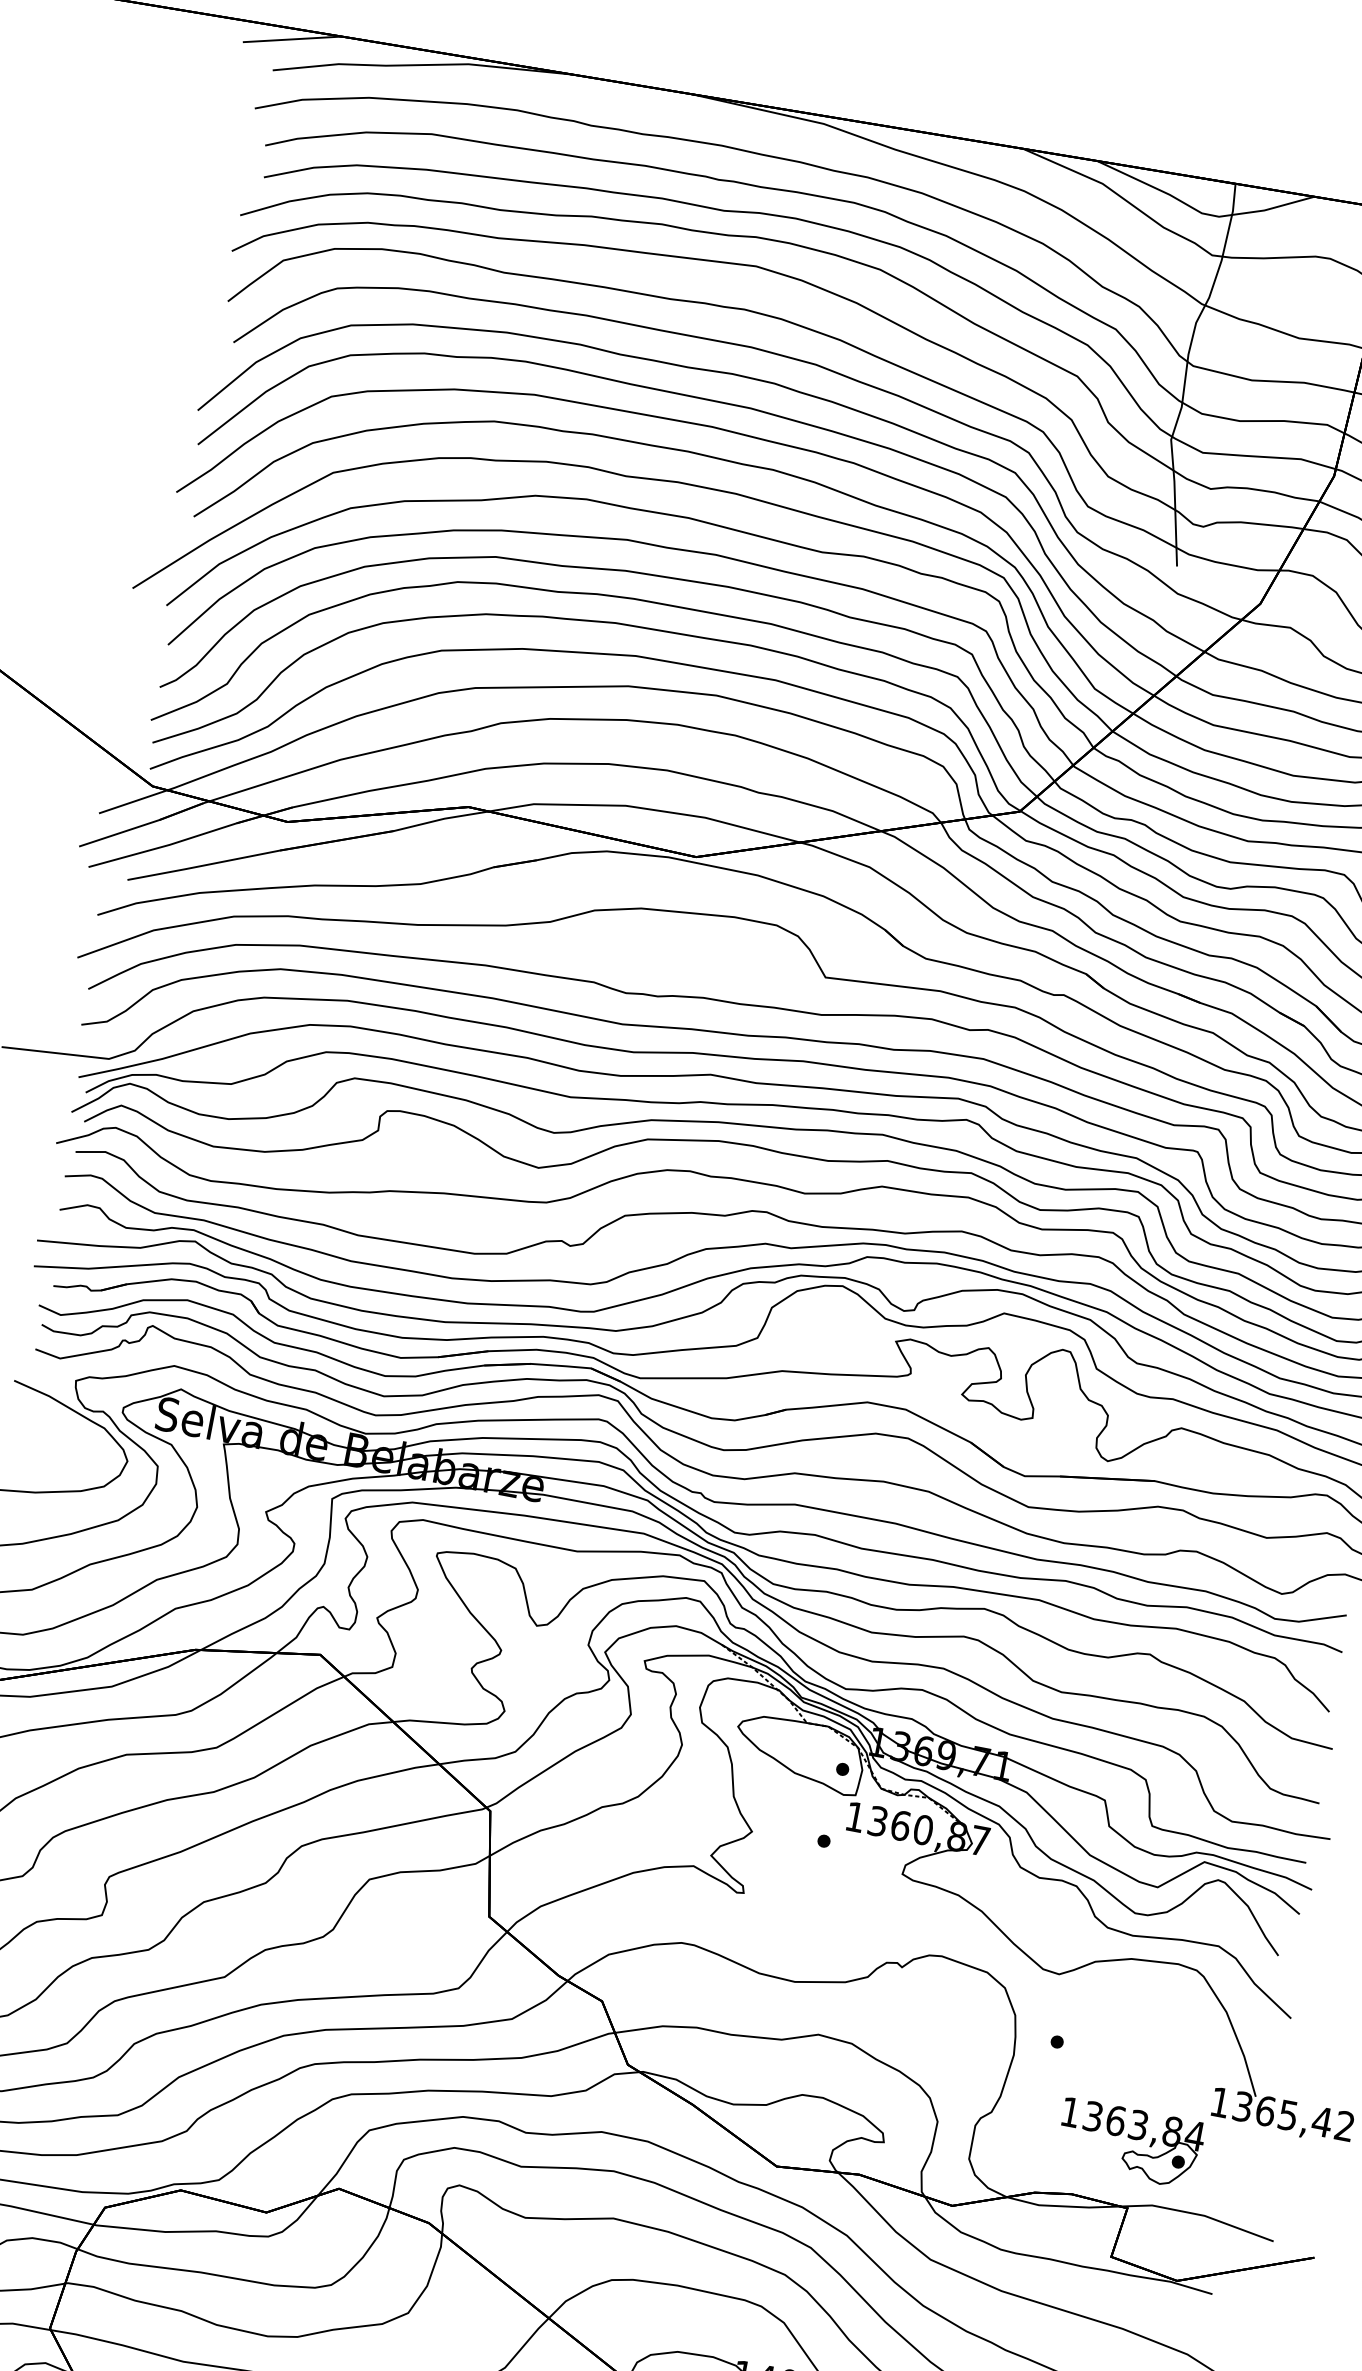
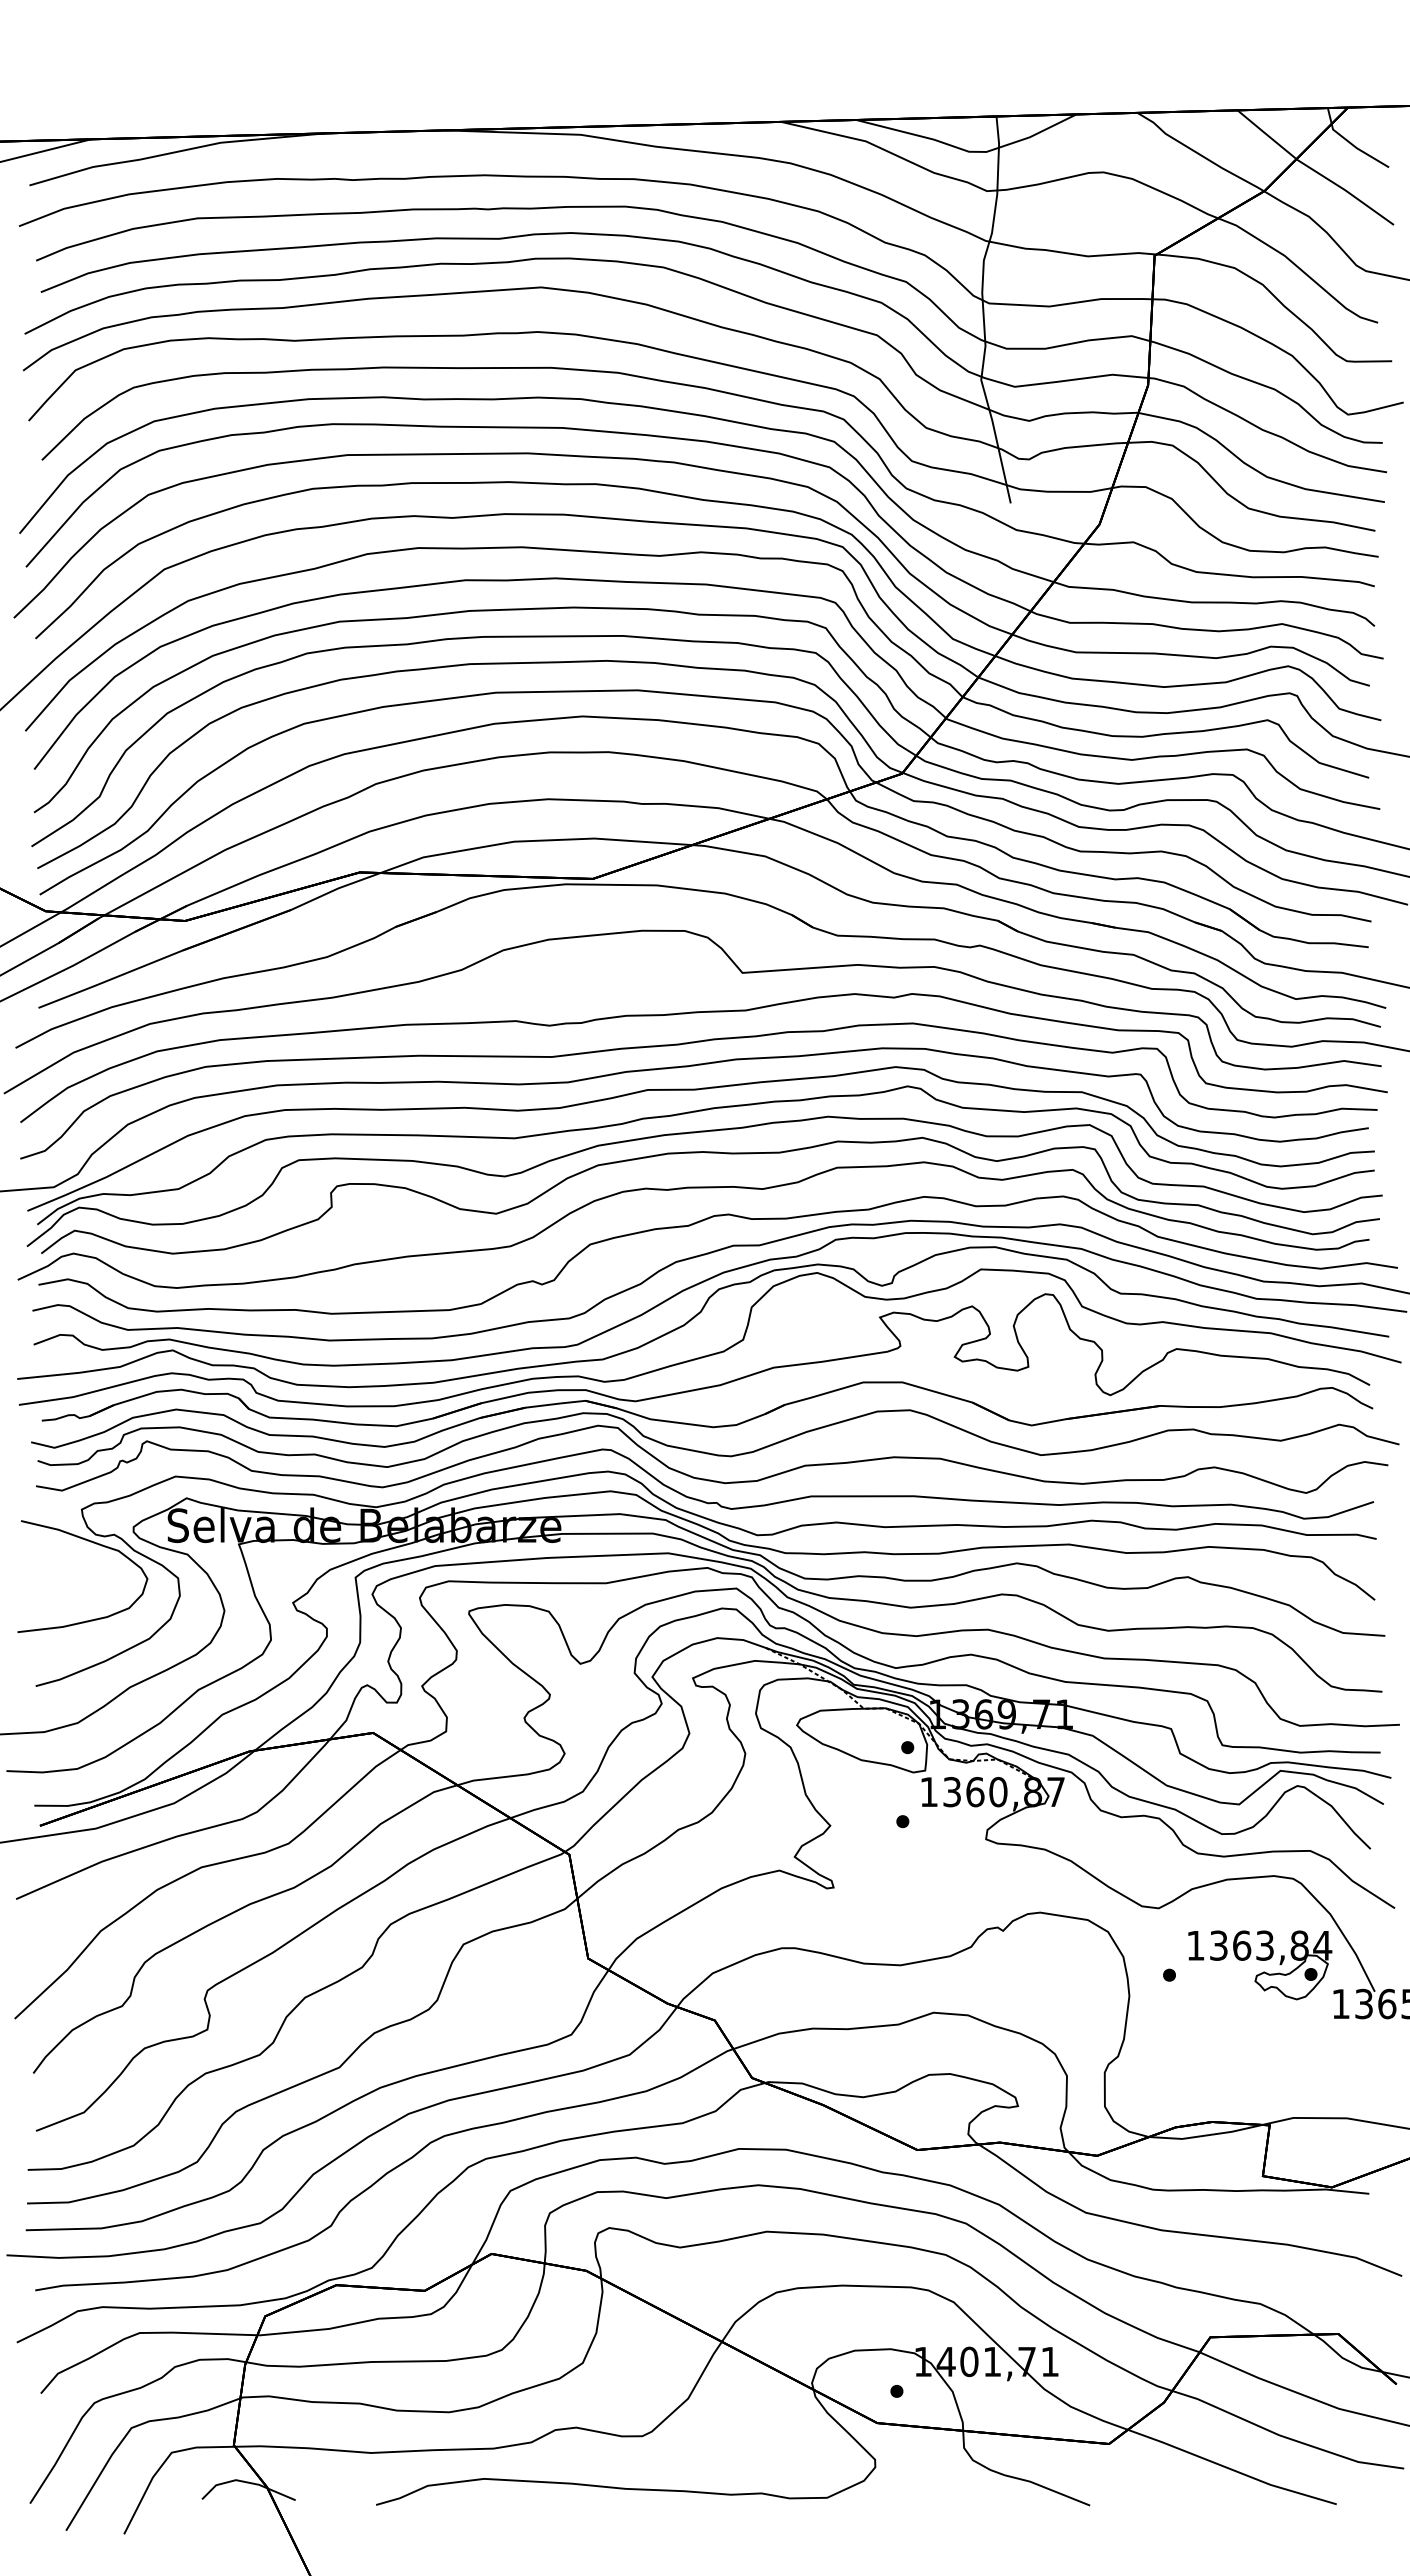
part: (1130, 2143) -> (1260, 1965), moved

